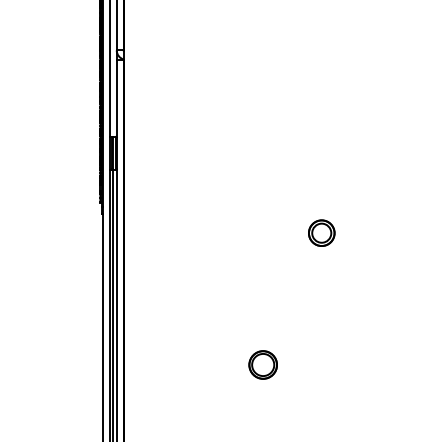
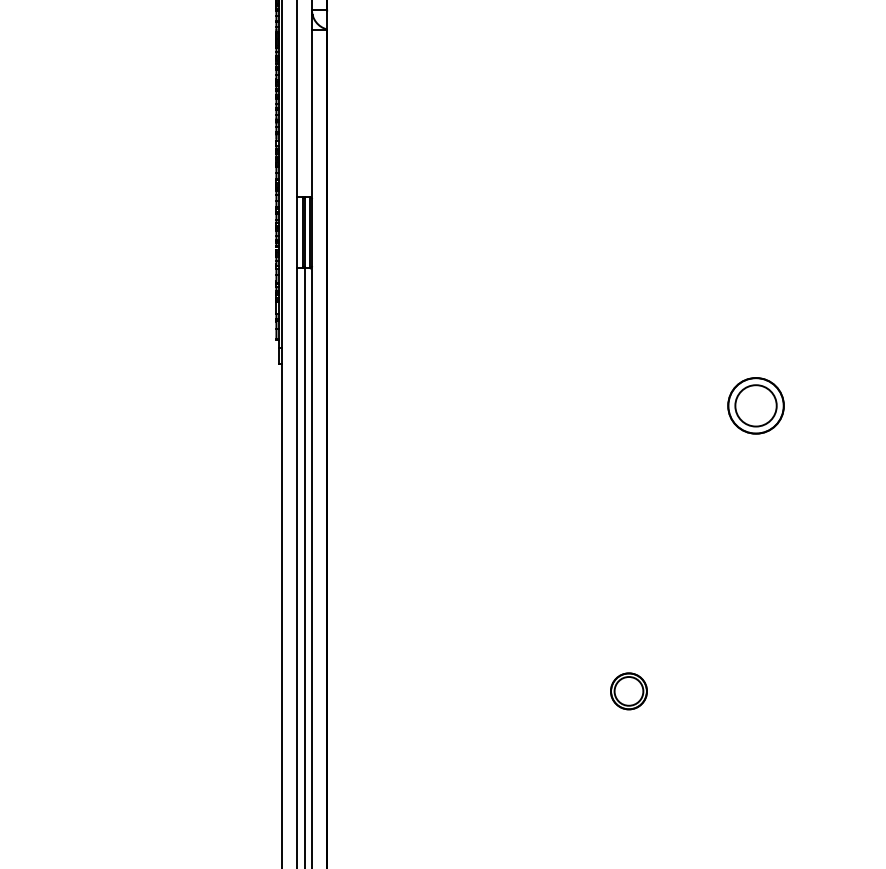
part: (262, 364) -> (627, 690), size x0.6

